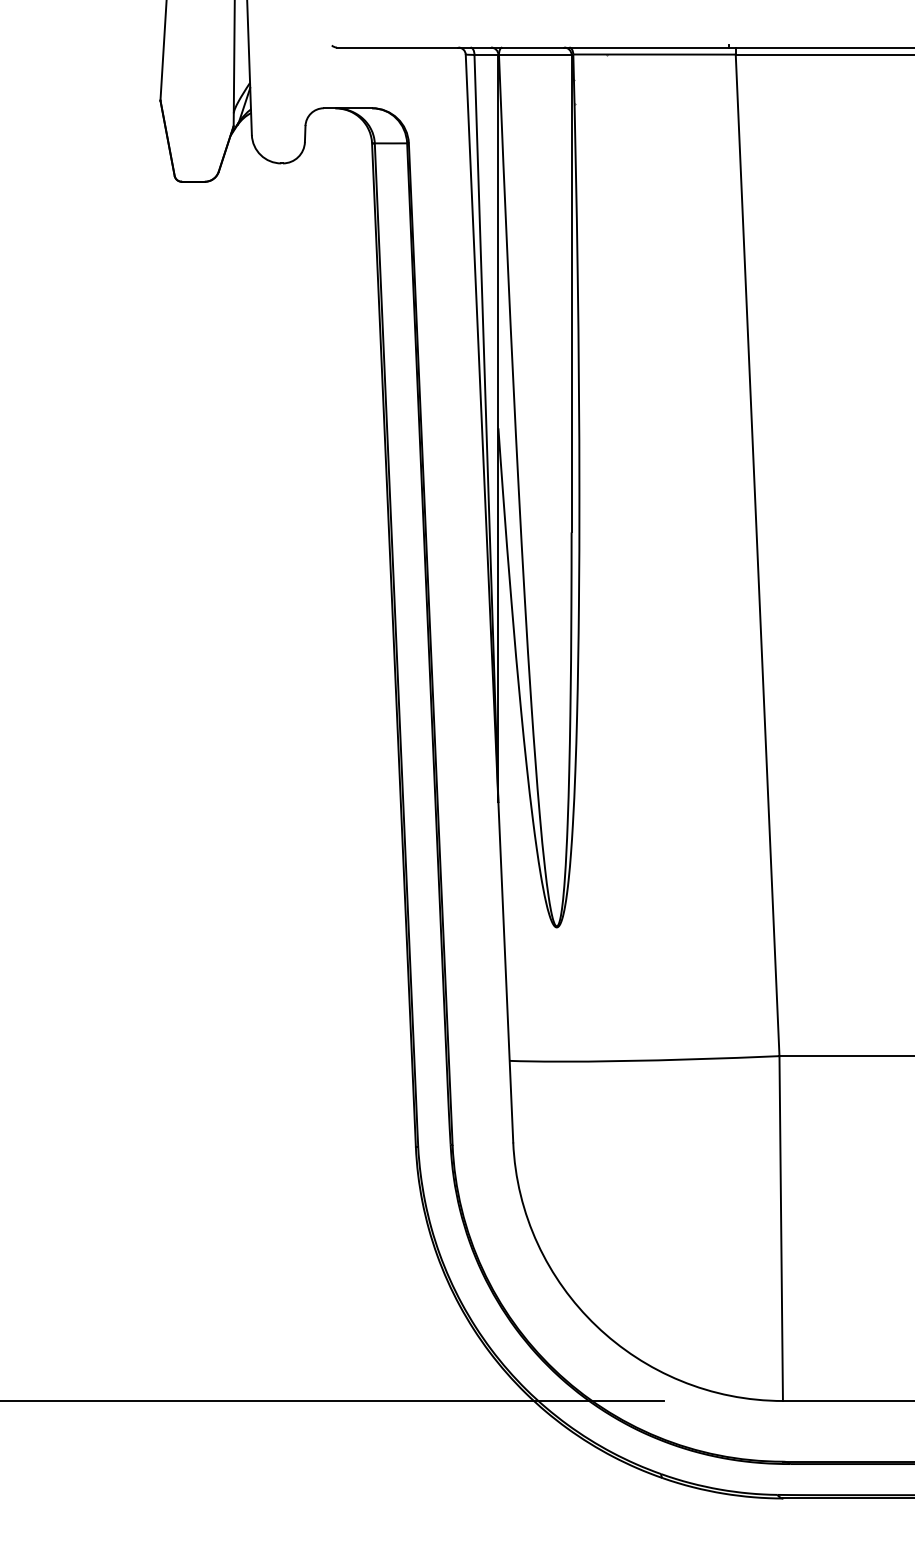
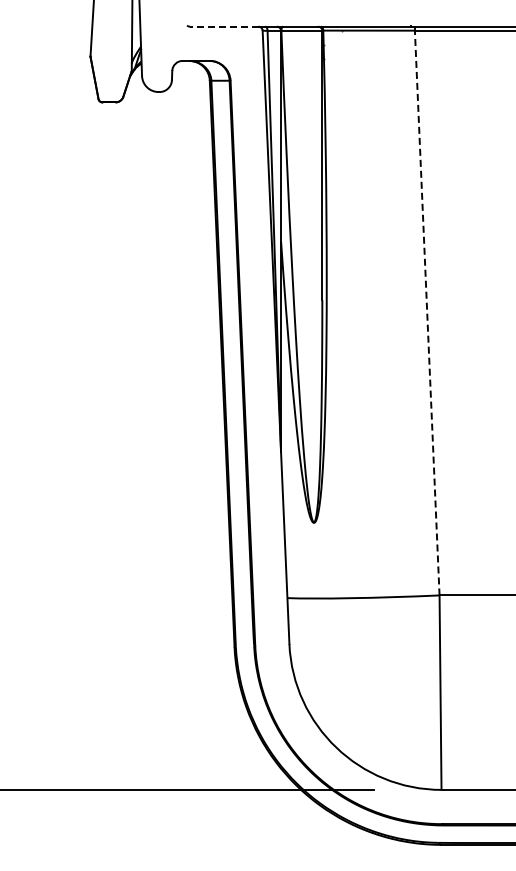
line: (396, 47) -> (223, 26), solid -> dashed
line: (758, 556) -> (427, 313), solid -> dashed

